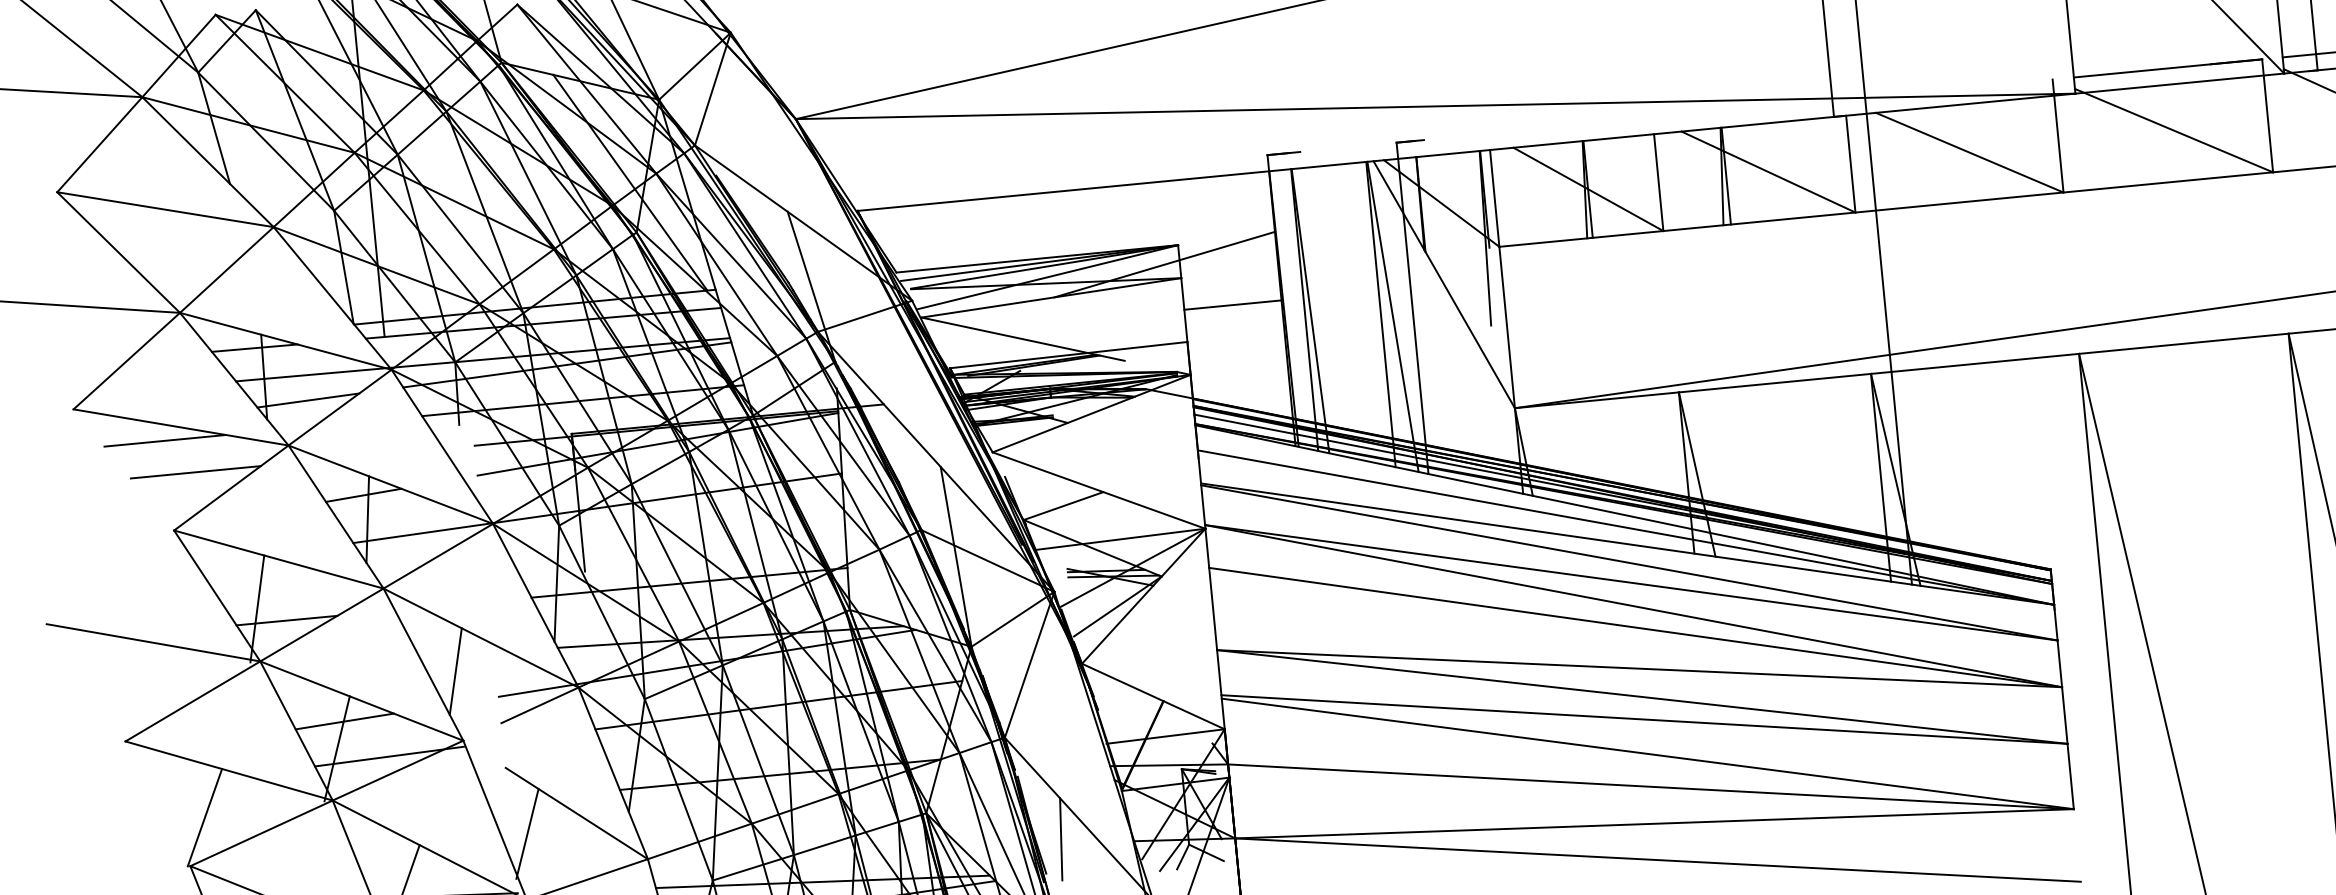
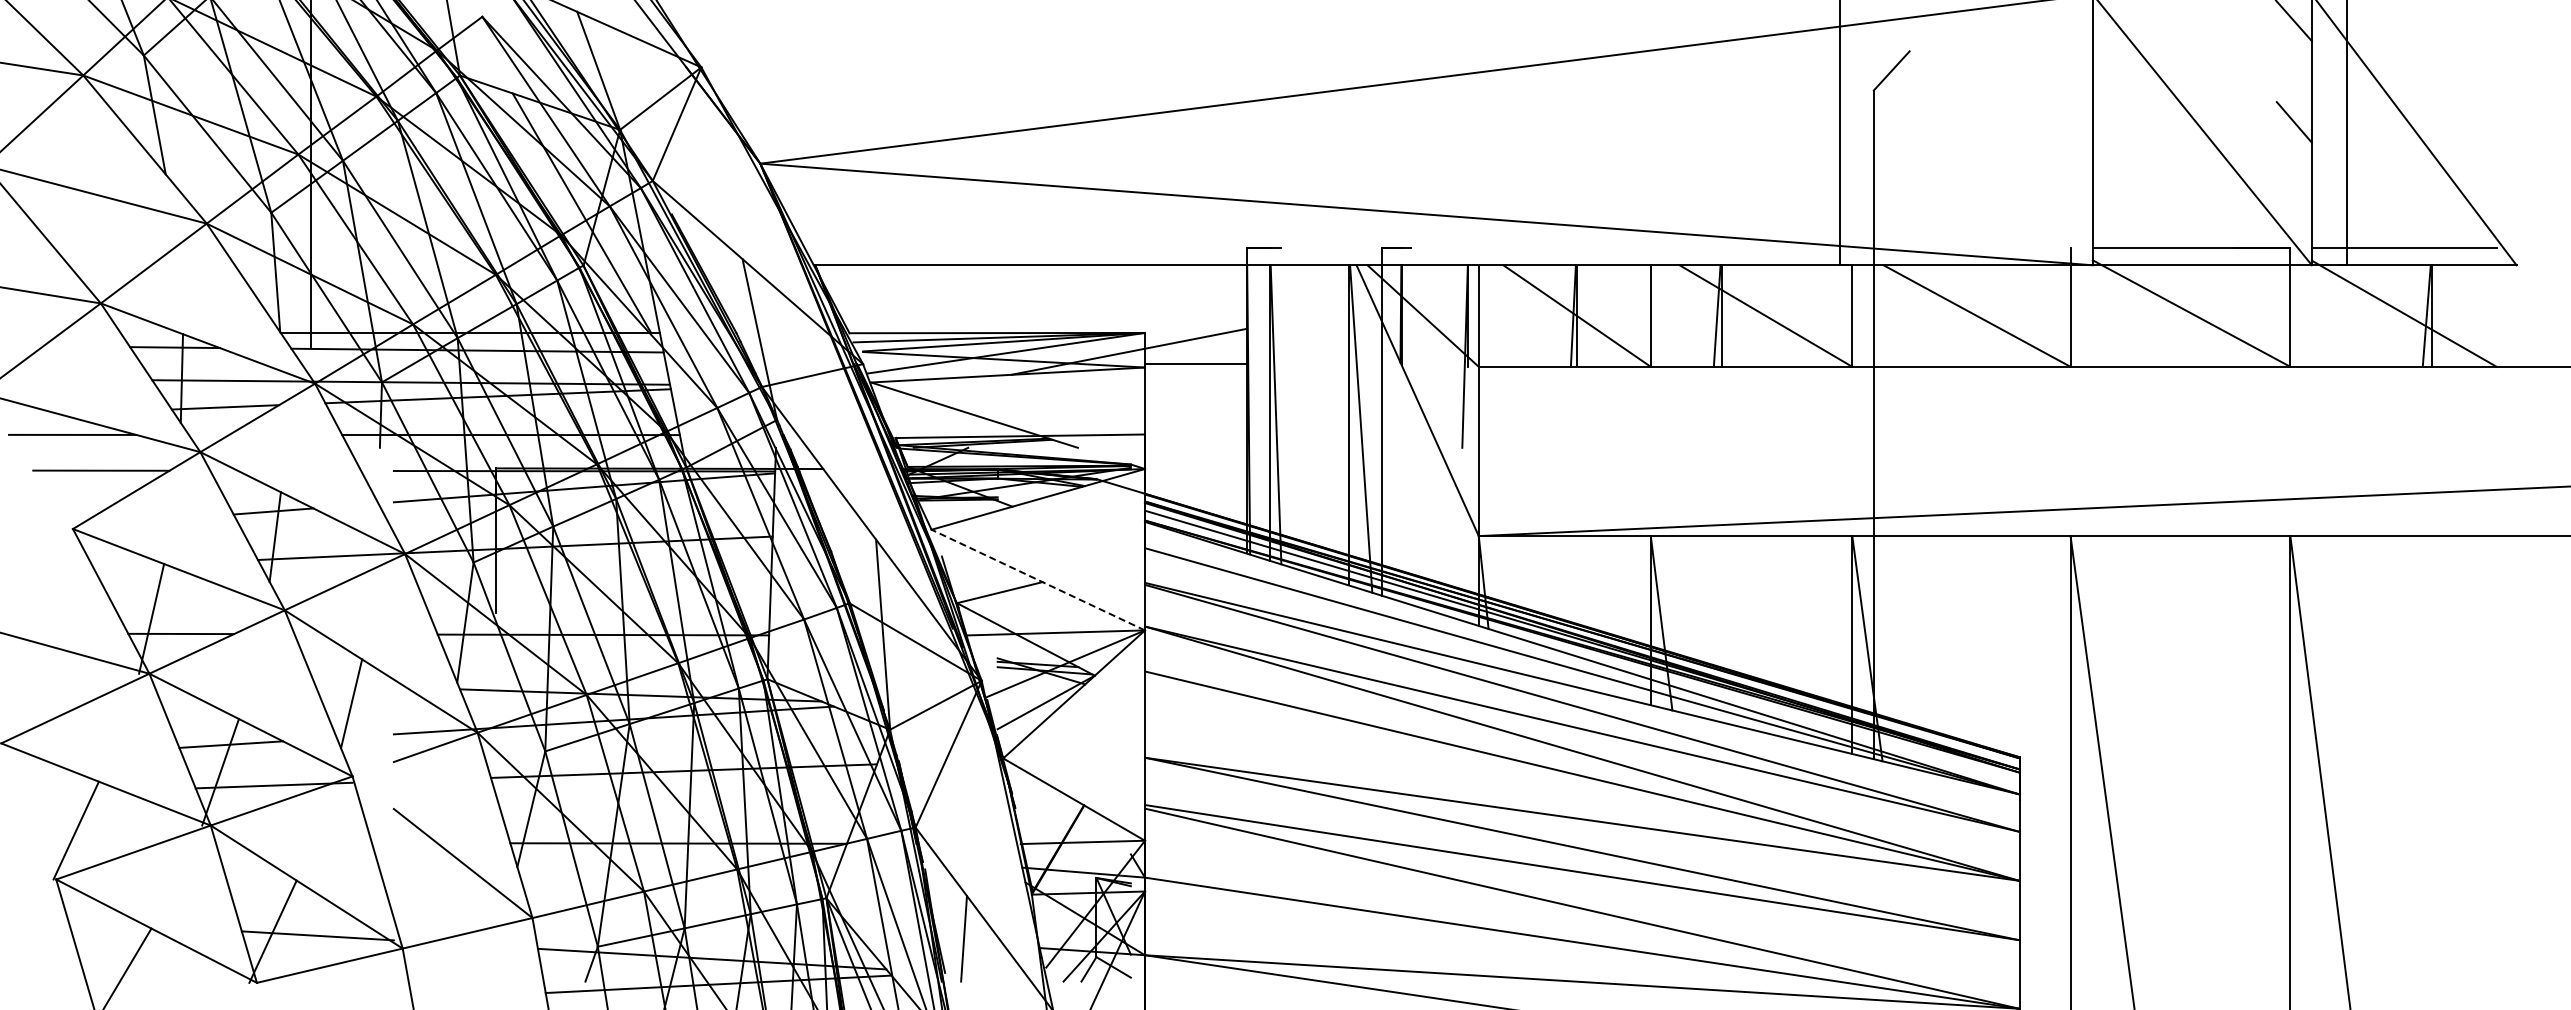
line: (1232, 304) -> (1195, 363), moved
line: (1099, 490) -> (1038, 580), solid -> dashed
line: (527, 833) -> (409, 879), removed

